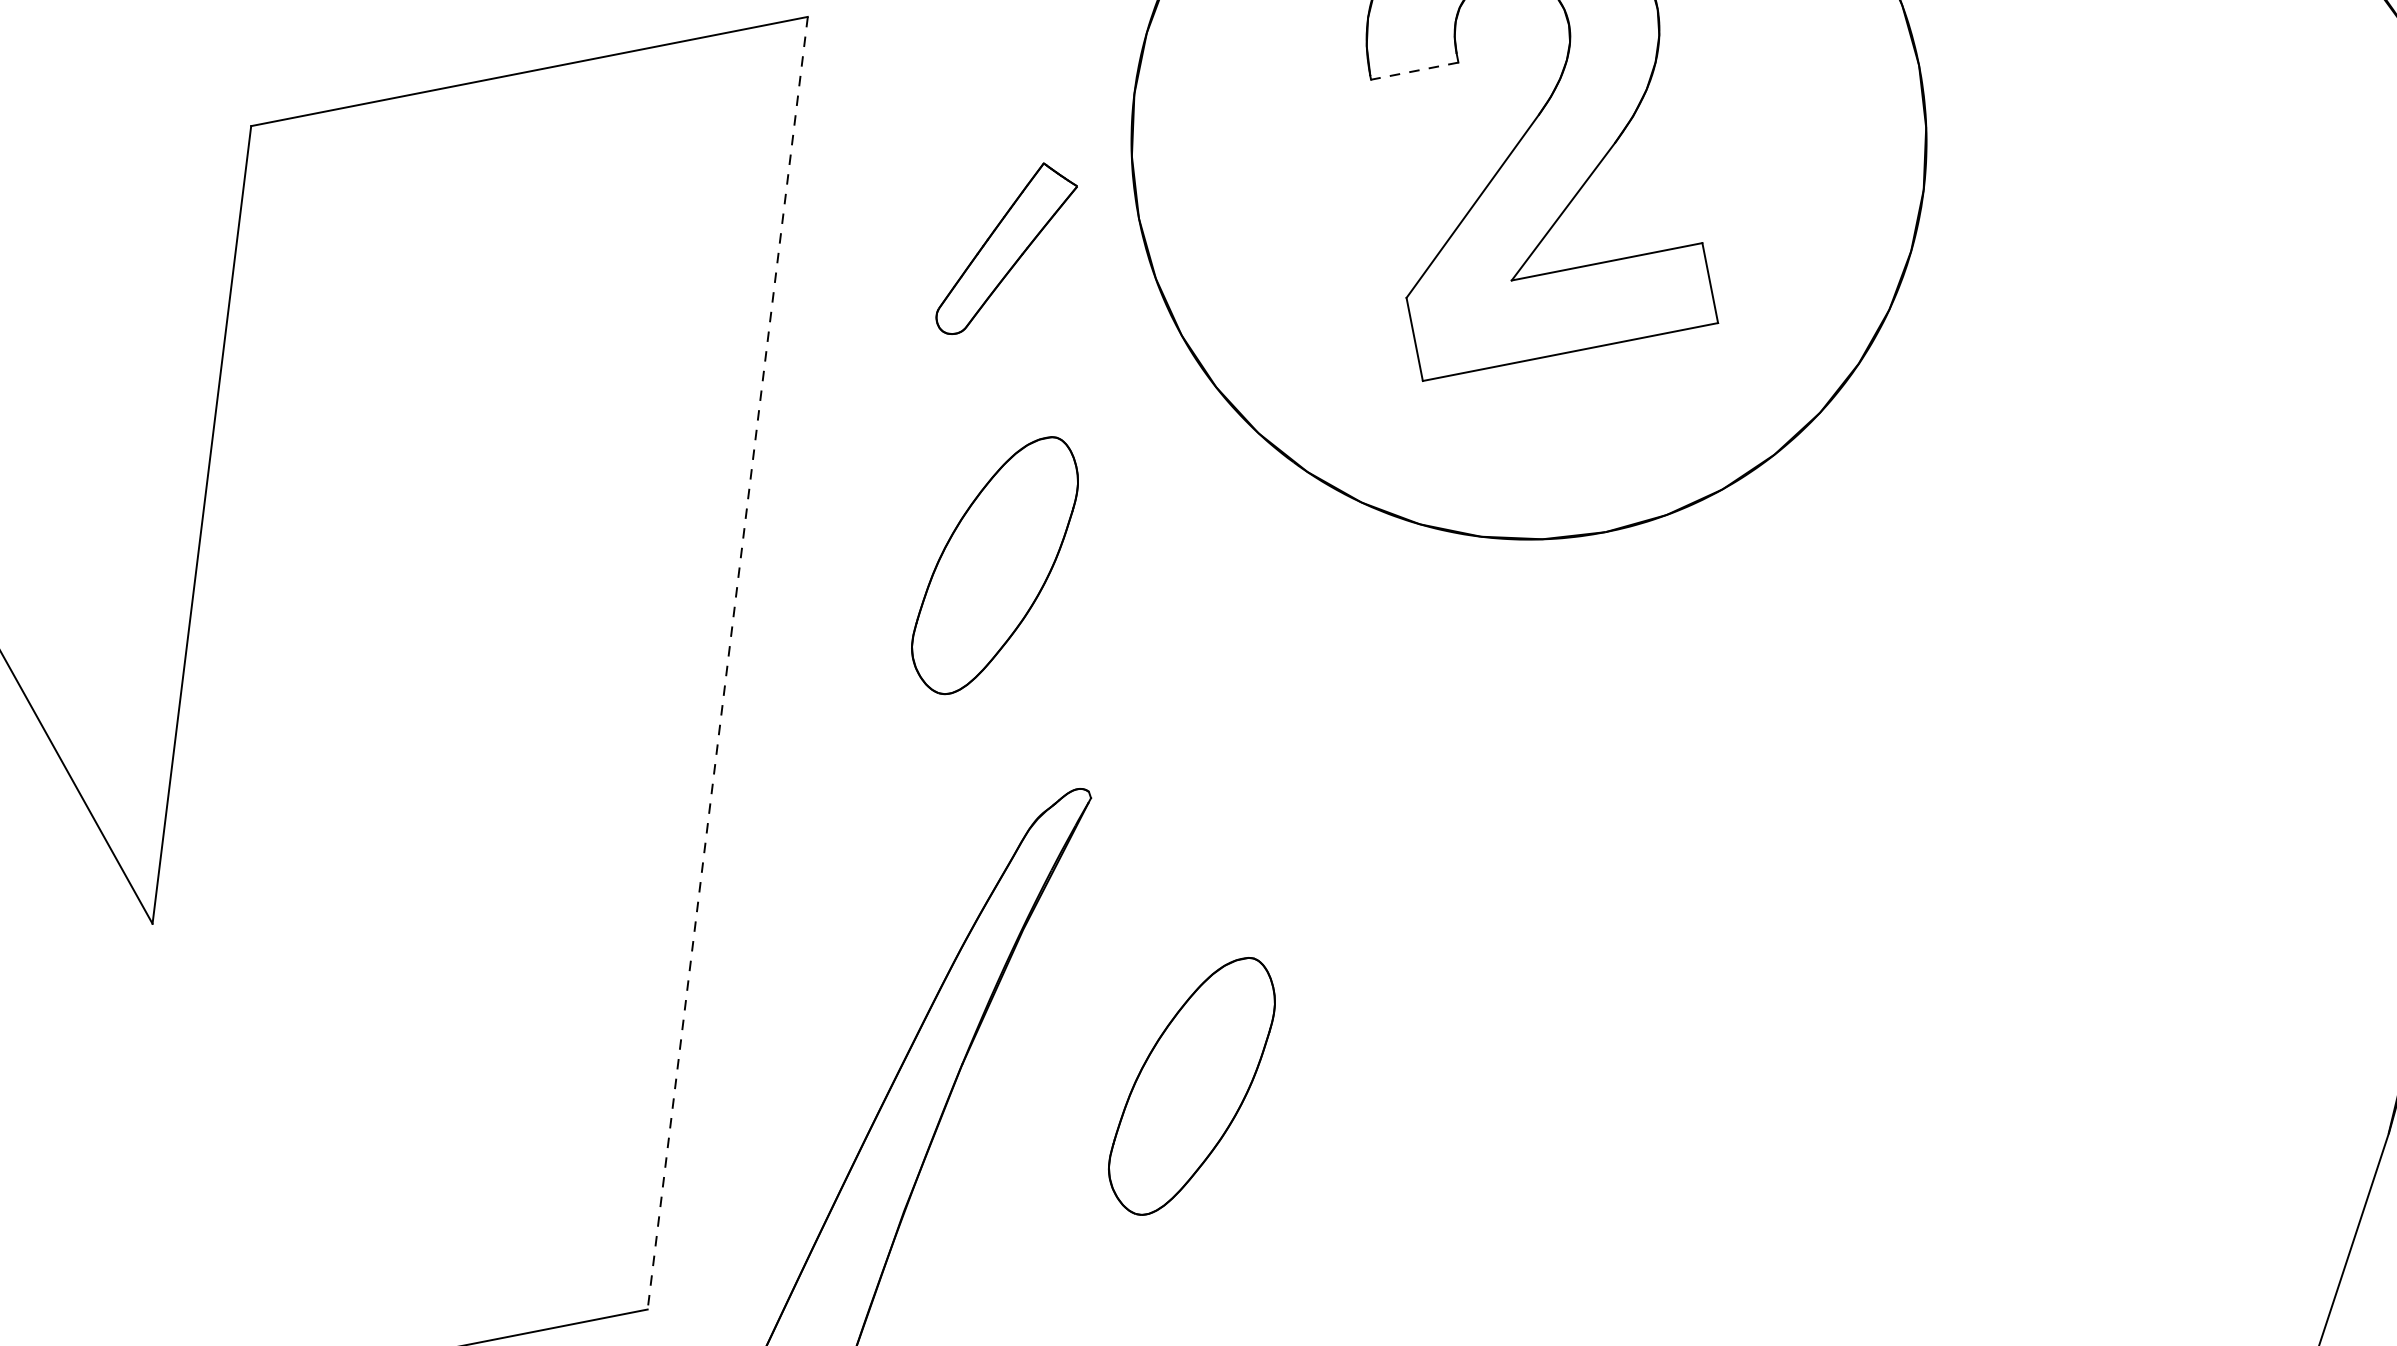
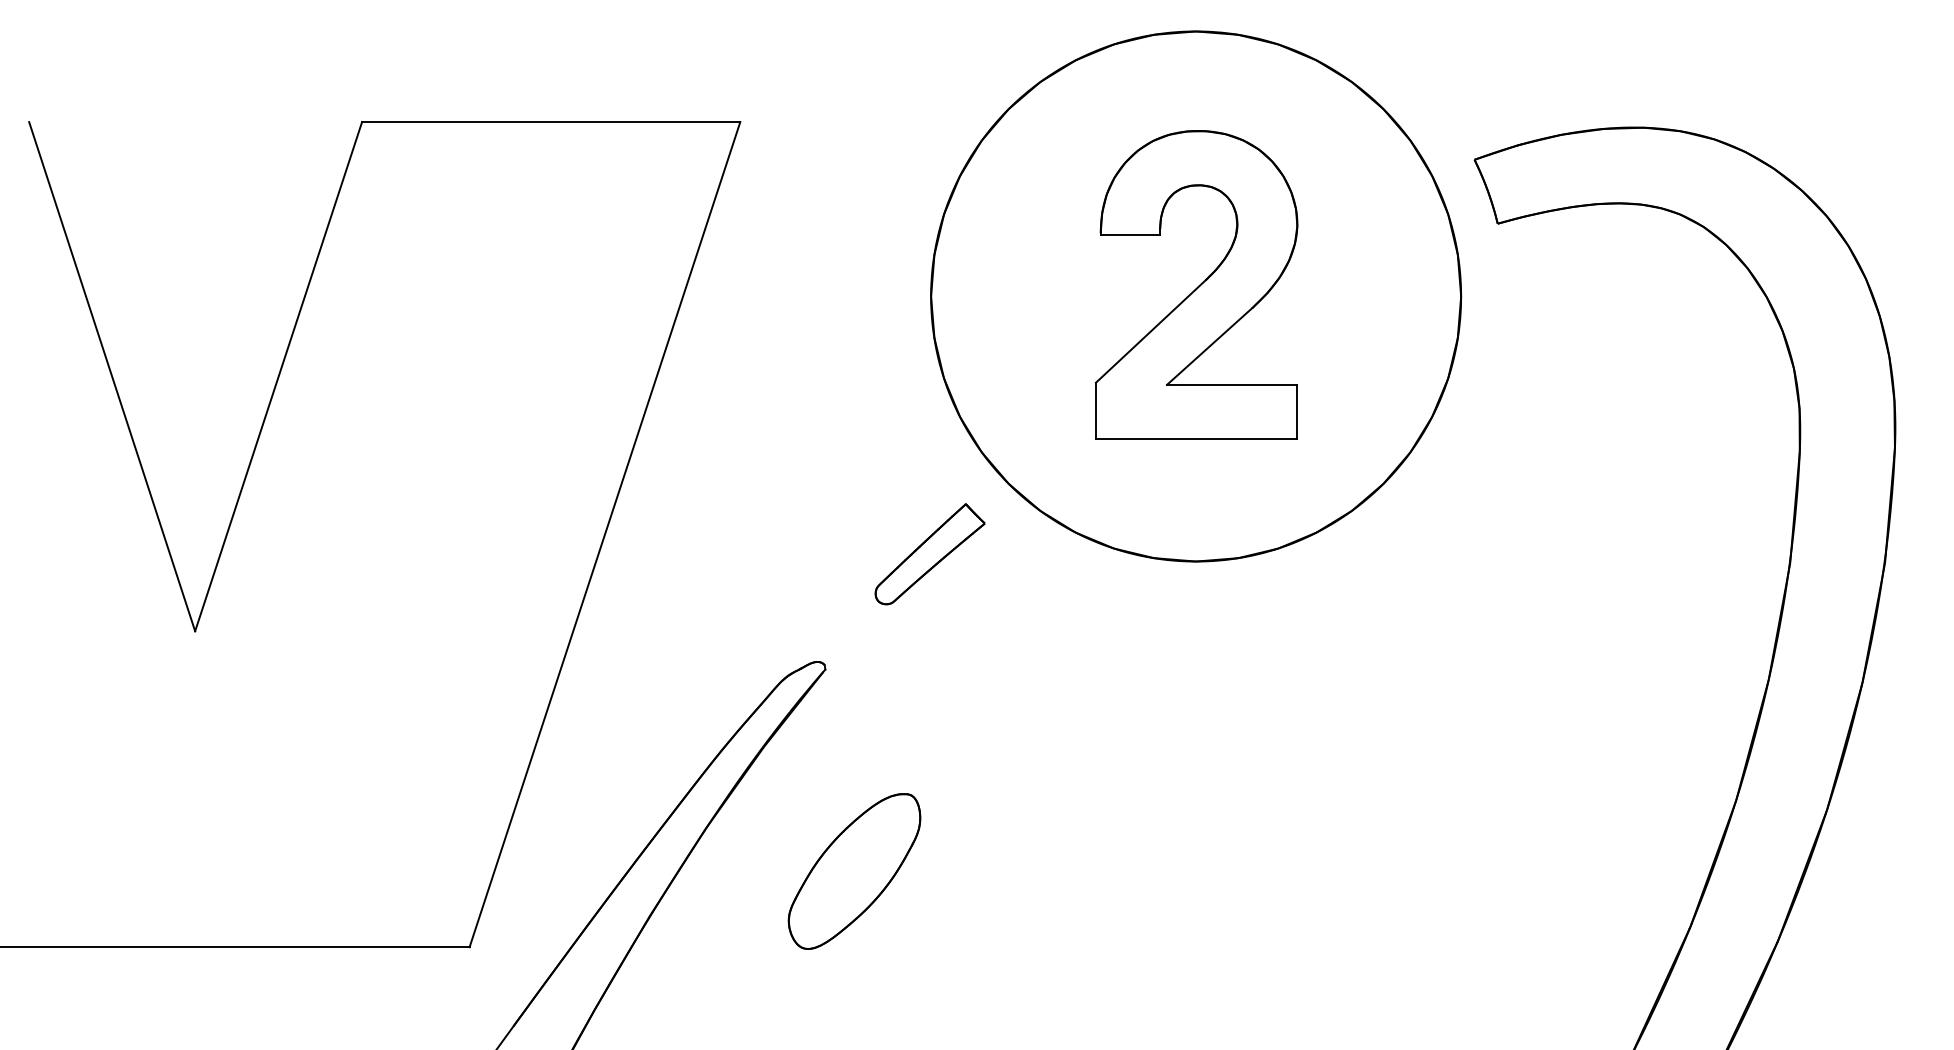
line: (1414, 71) -> (1130, 235), dashed -> solid
part: (1004, 247) -> (929, 554), moved
part: (995, 566) -> (792, 505), removed
line: (727, 664) -> (604, 535), dashed -> solid

